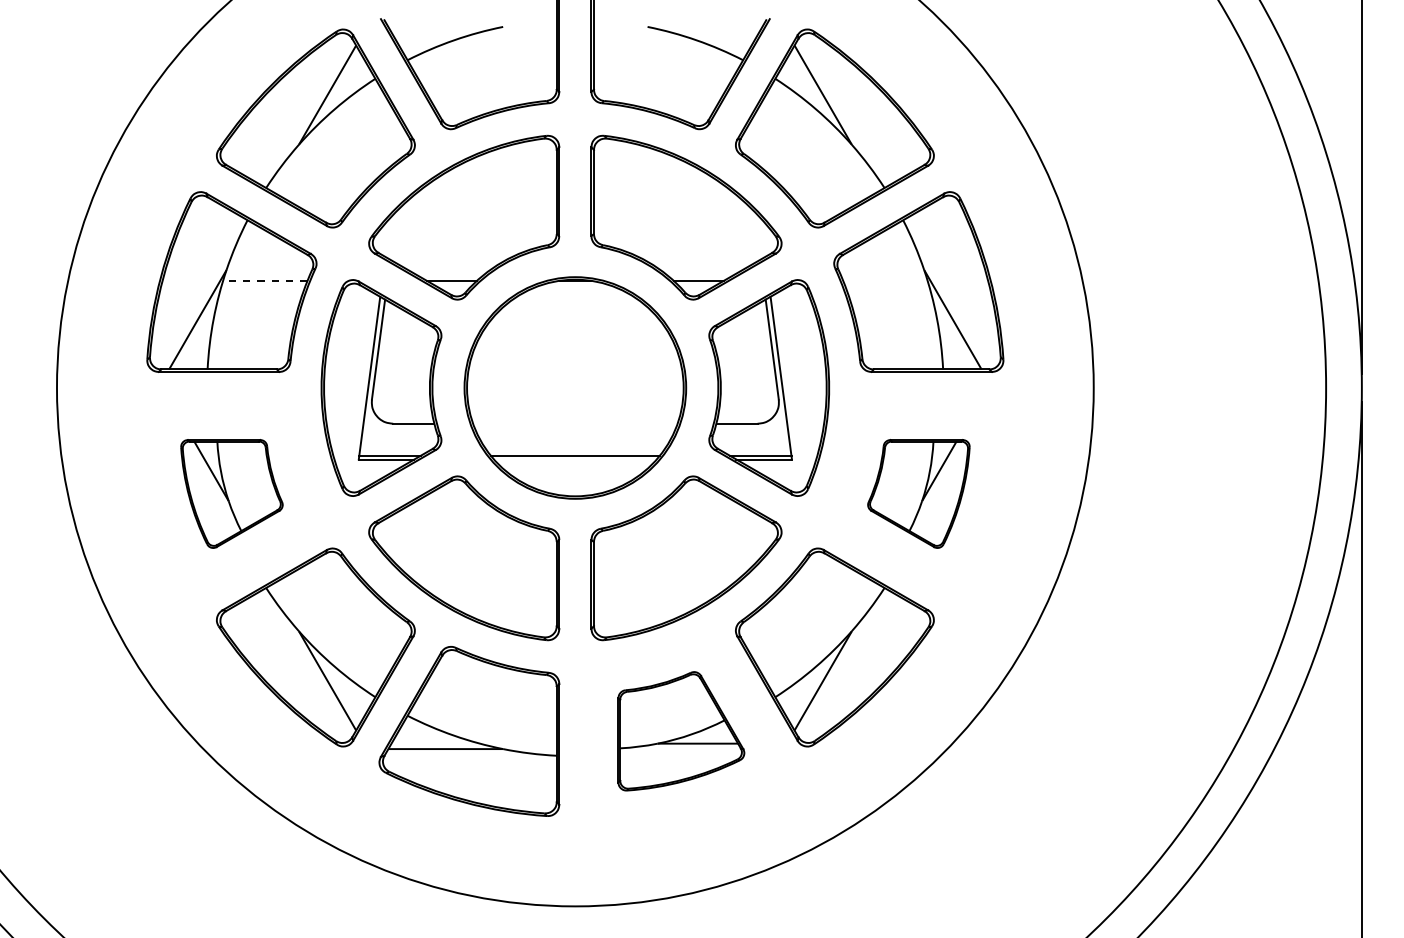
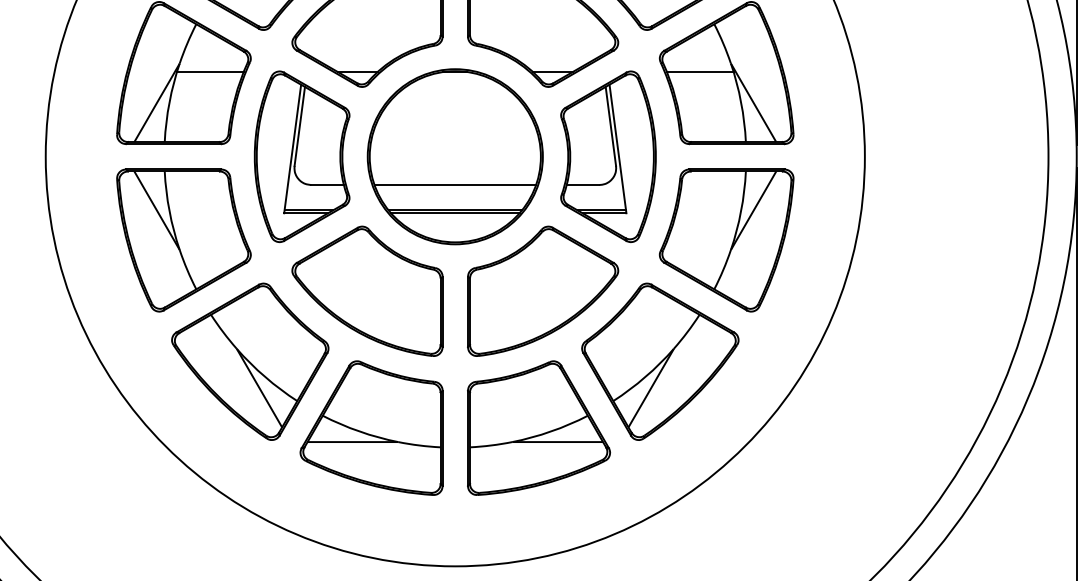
line: (264, 280) -> (209, 71), dashed -> solid
line: (885, 280) -> (700, 71), added
line: (575, 423) -> (455, 184), added
line: (575, 459) -> (455, 213), added
part: (231, 493) -> (183, 240), size x1.67
part: (918, 493) -> (726, 240), size x1.67
part: (681, 730) -> (539, 427), size x1.43

